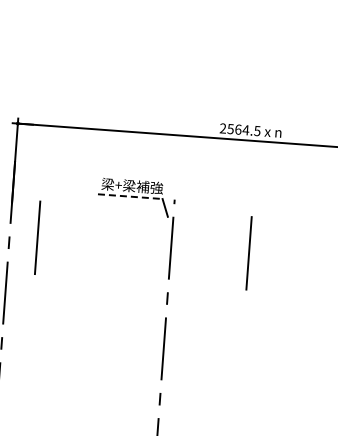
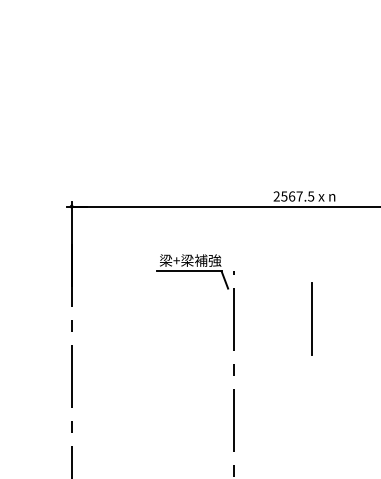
text: (245, 130) -> (299, 196), 2564.5 -> 2567.5
line: (130, 196) -> (189, 271), dashed -> solid
line: (37, 237) -> (99, 318), removed

